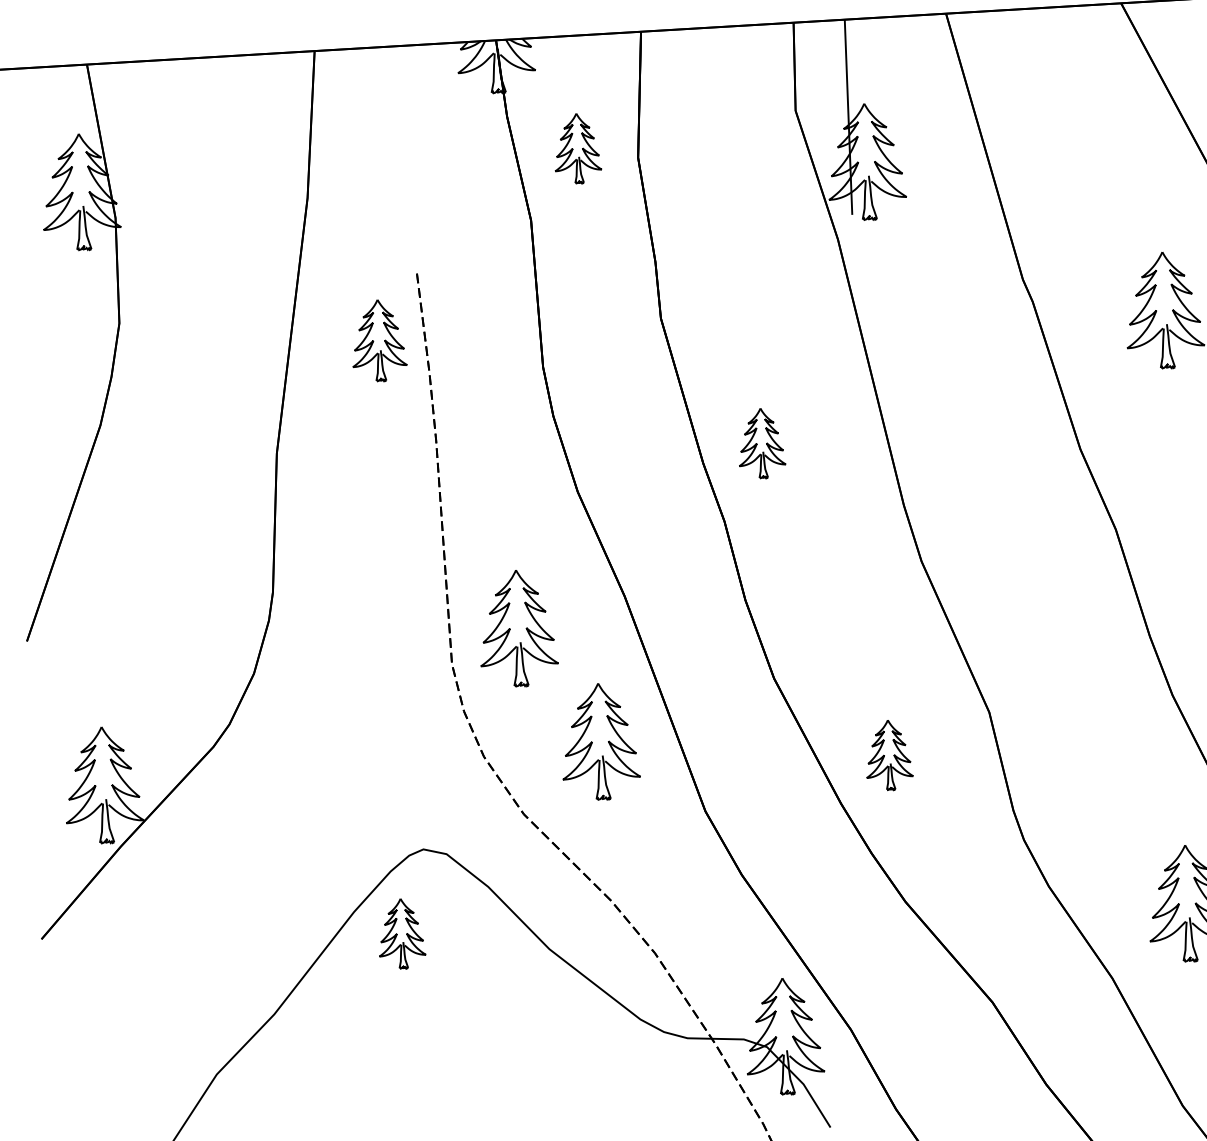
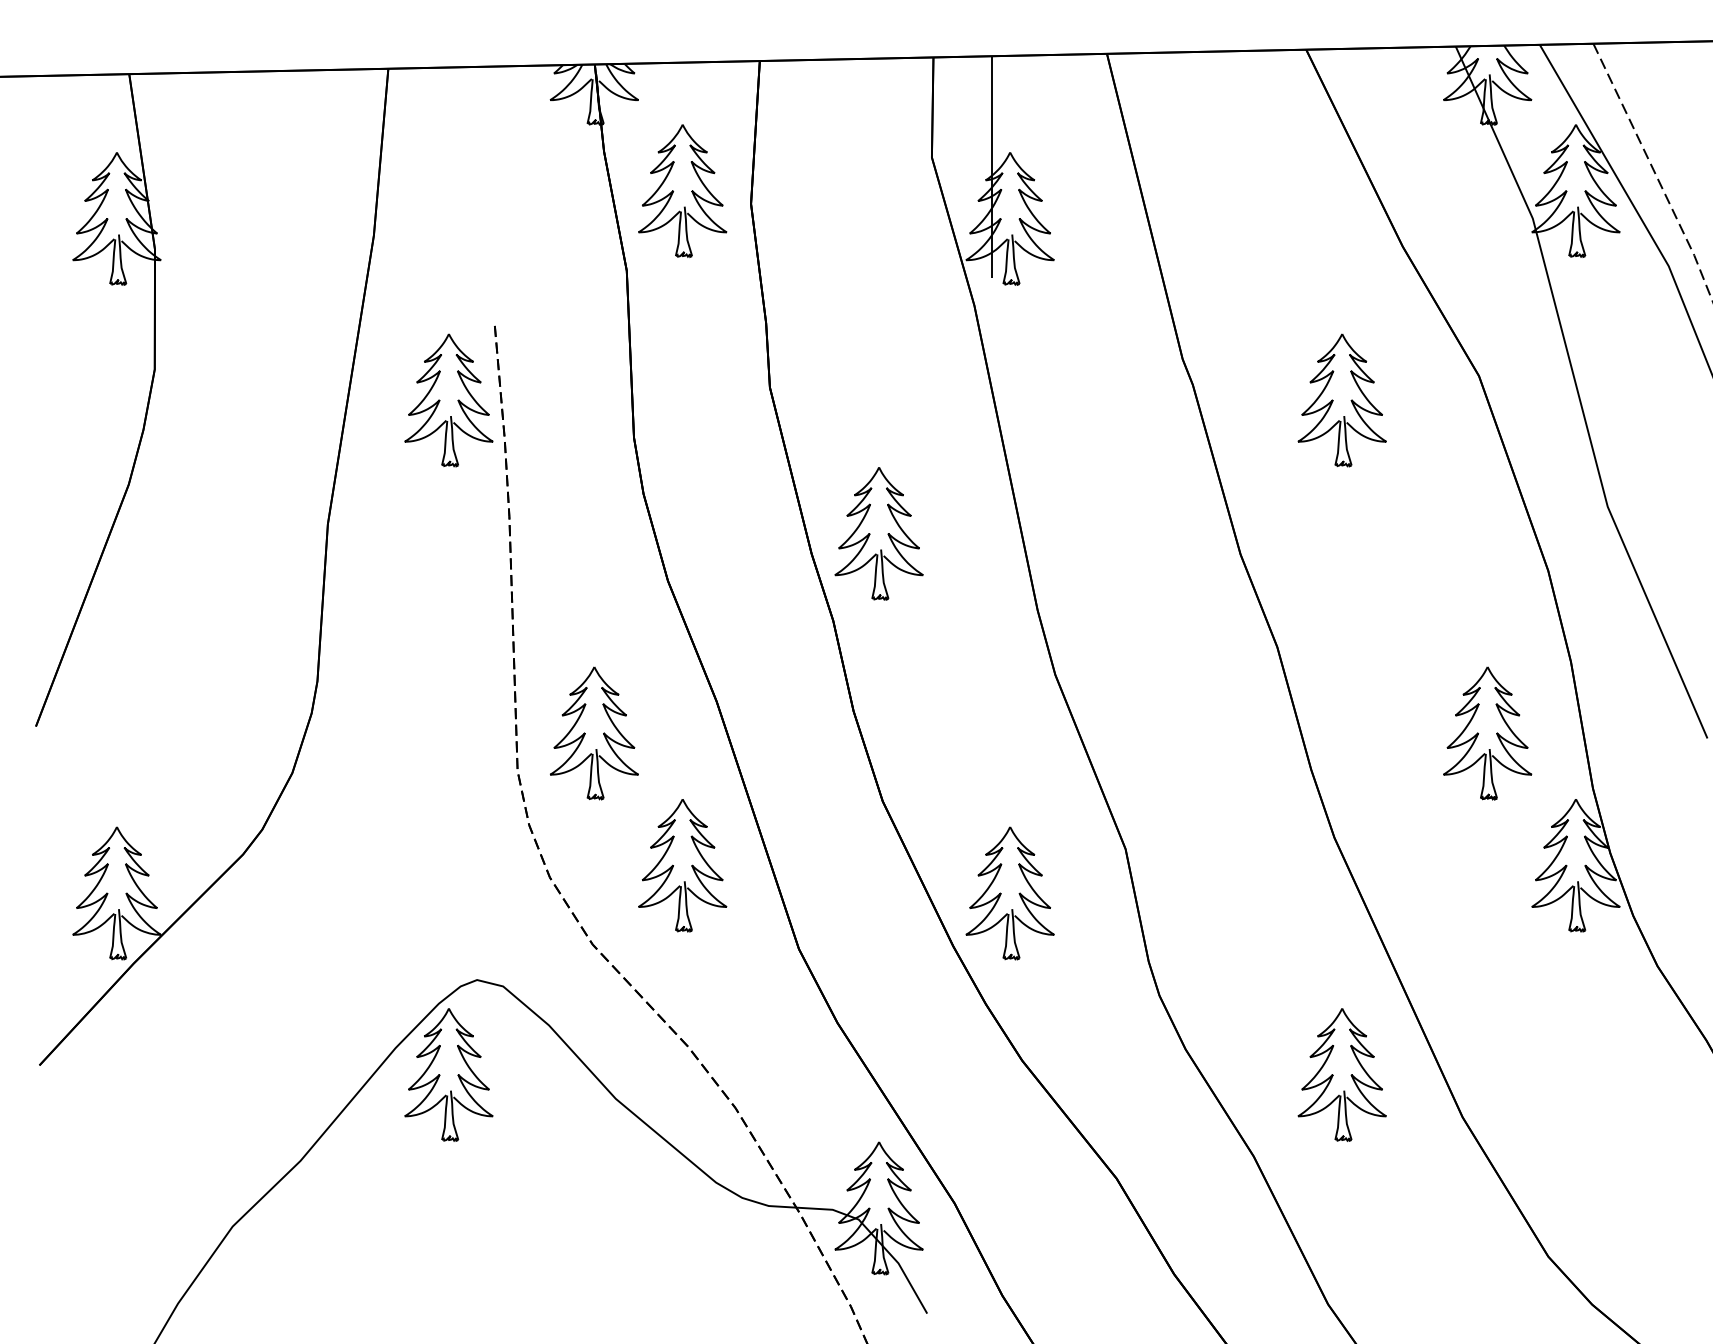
part: (577, 148) -> (682, 190), size x1.67
part: (378, 340) -> (448, 400), size x1.43
part: (761, 443) -> (878, 533), size x1.67
part: (888, 755) -> (1009, 893), size x1.67
part: (401, 933) -> (448, 1074), size x1.67

